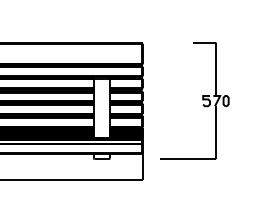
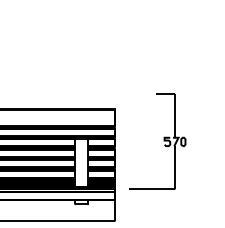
part: (194, 100) -> (157, 141), moved

